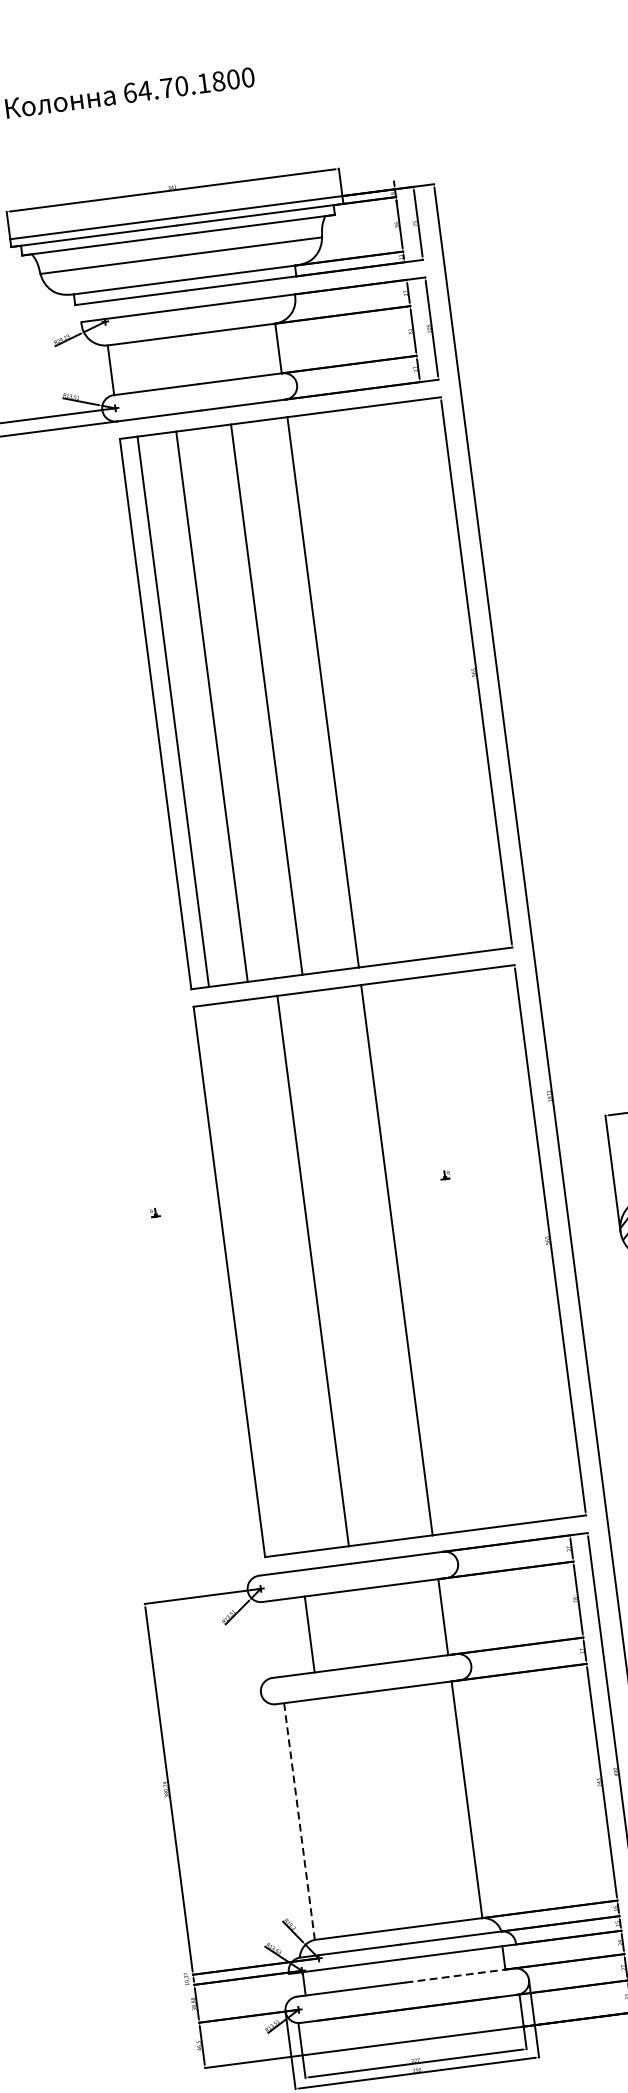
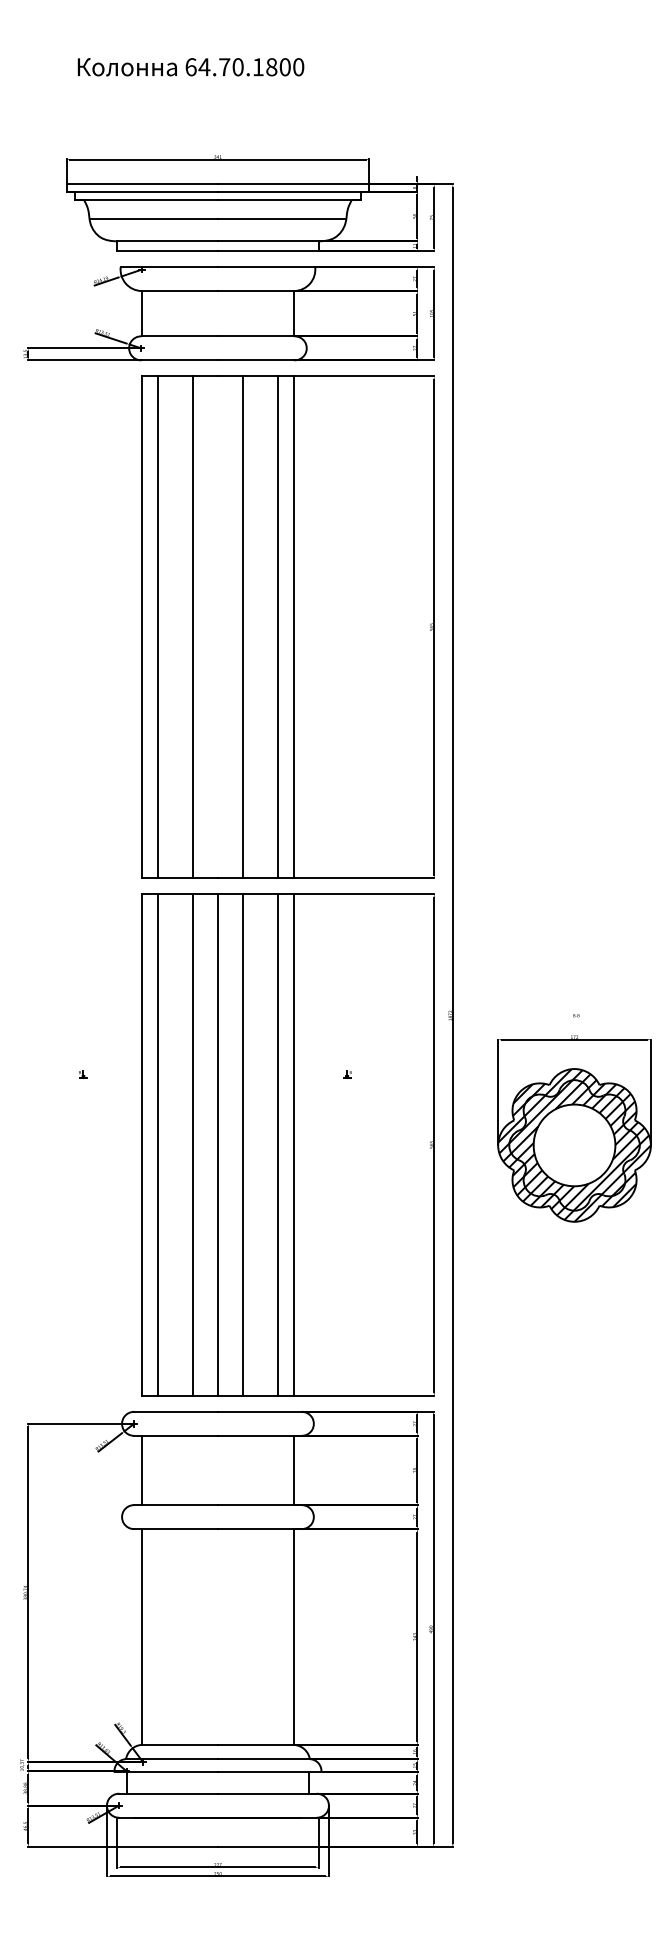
line: (305, 694) -> (278, 627), added
line: (379, 1261) -> (278, 1144), added
line: (340, 1267) -> (242, 1144), added
line: (285, 1274) -> (192, 1144), added
line: (246, 1279) -> (157, 1144), added
line: (309, 1634) -> (141, 1470), moved
line: (299, 1822) -> (141, 1637), dashed -> solid
line: (459, 1975) -> (267, 1793), dashed -> solid

